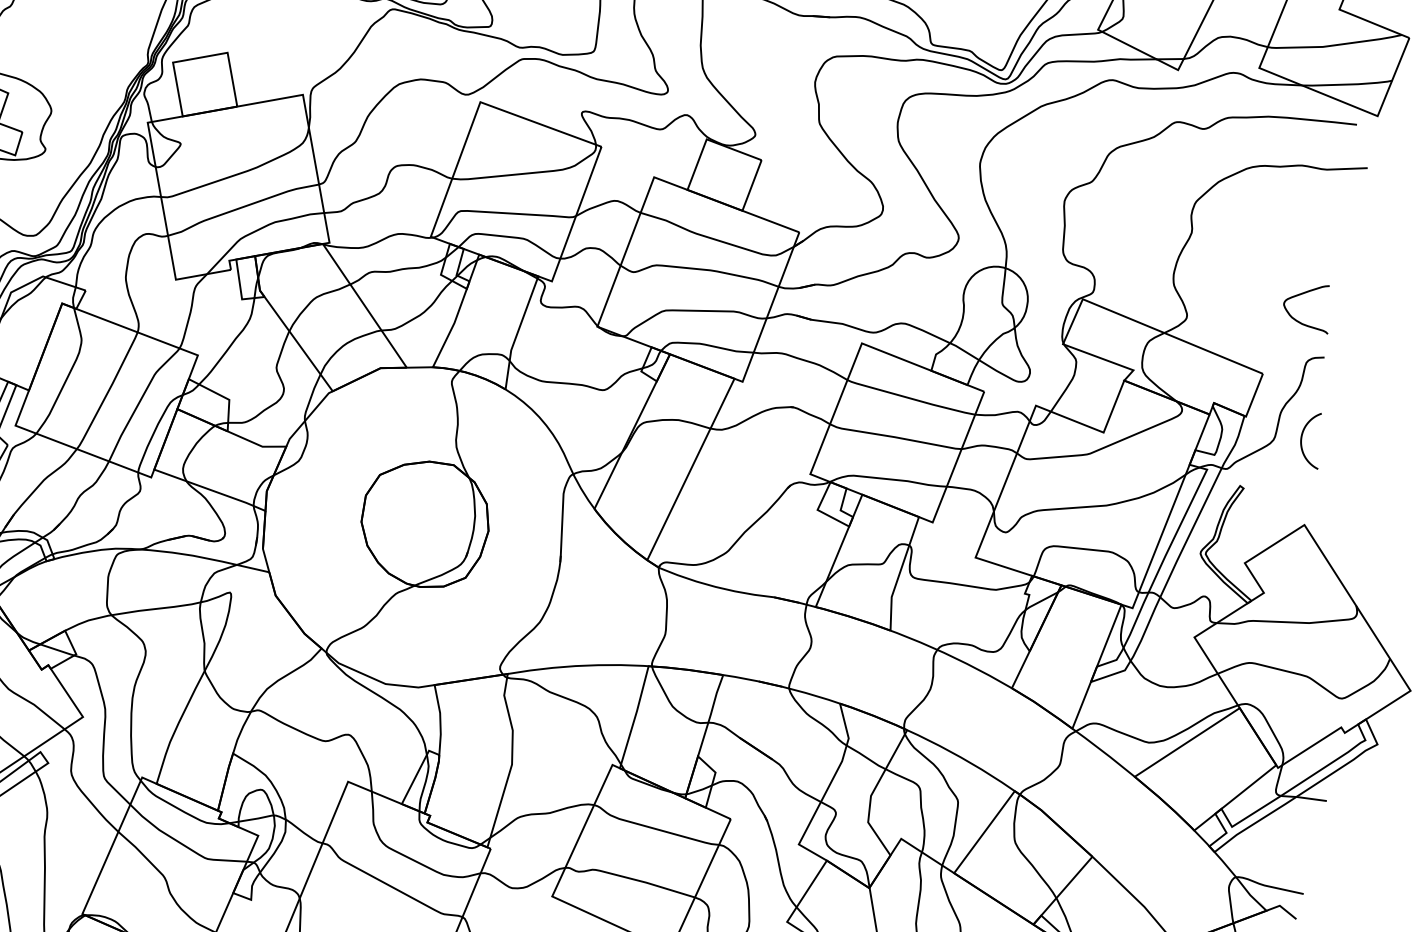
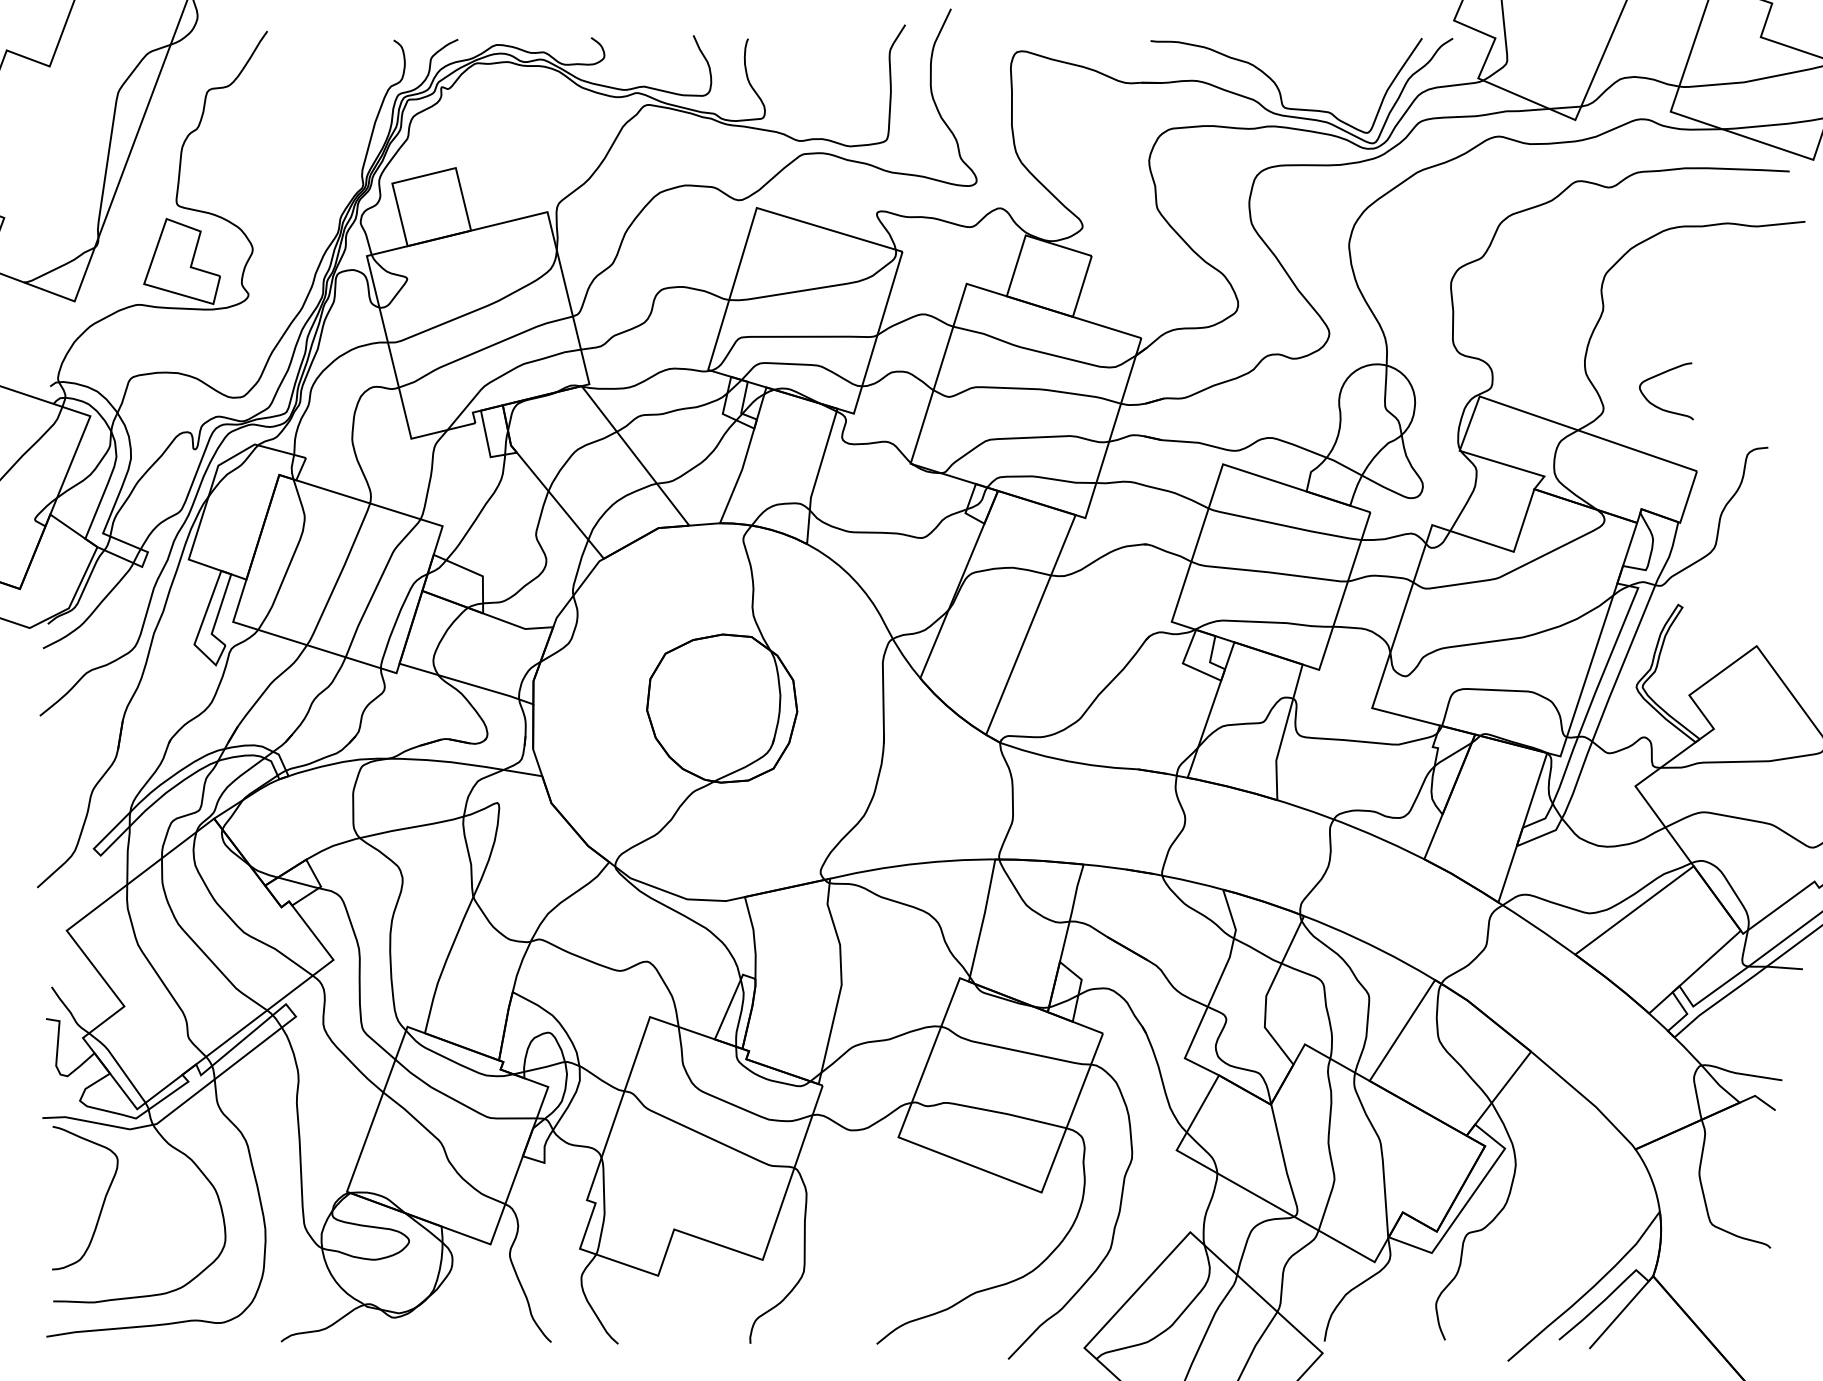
curve: (1298, 320) -> (1658, 406), moved
curve: (1301, 440) -> (1747, 546), removed

